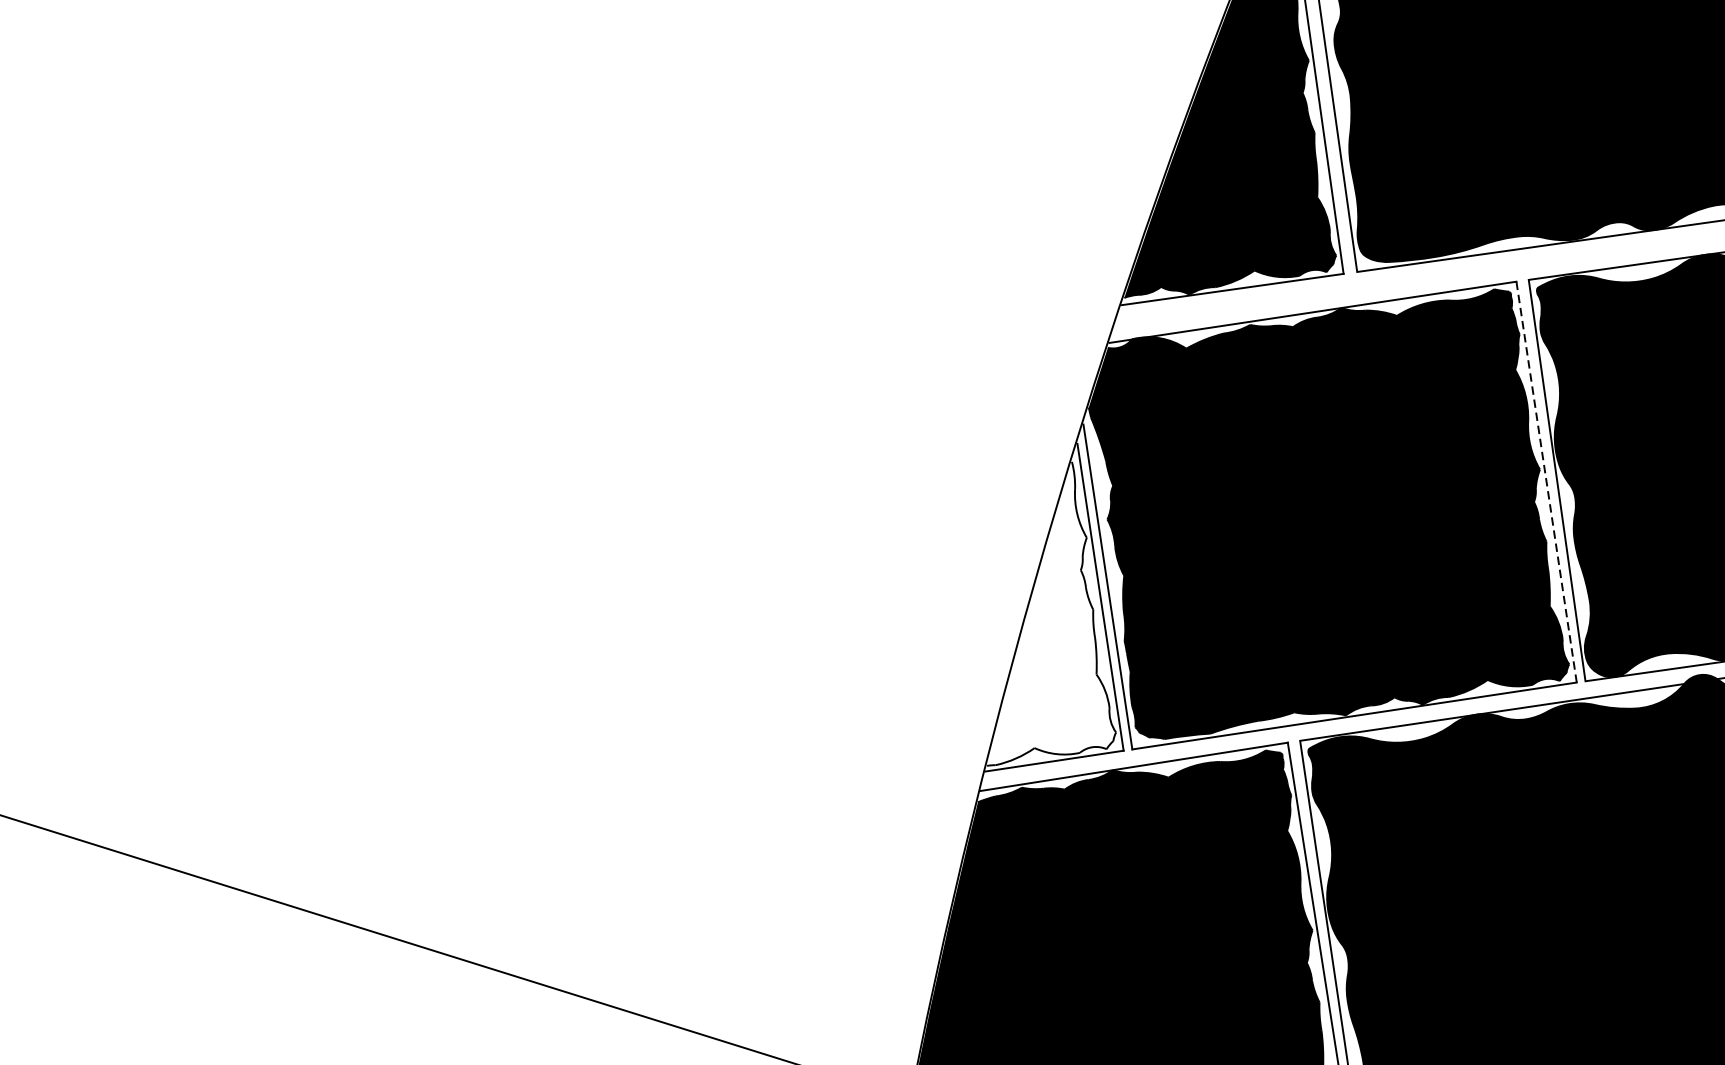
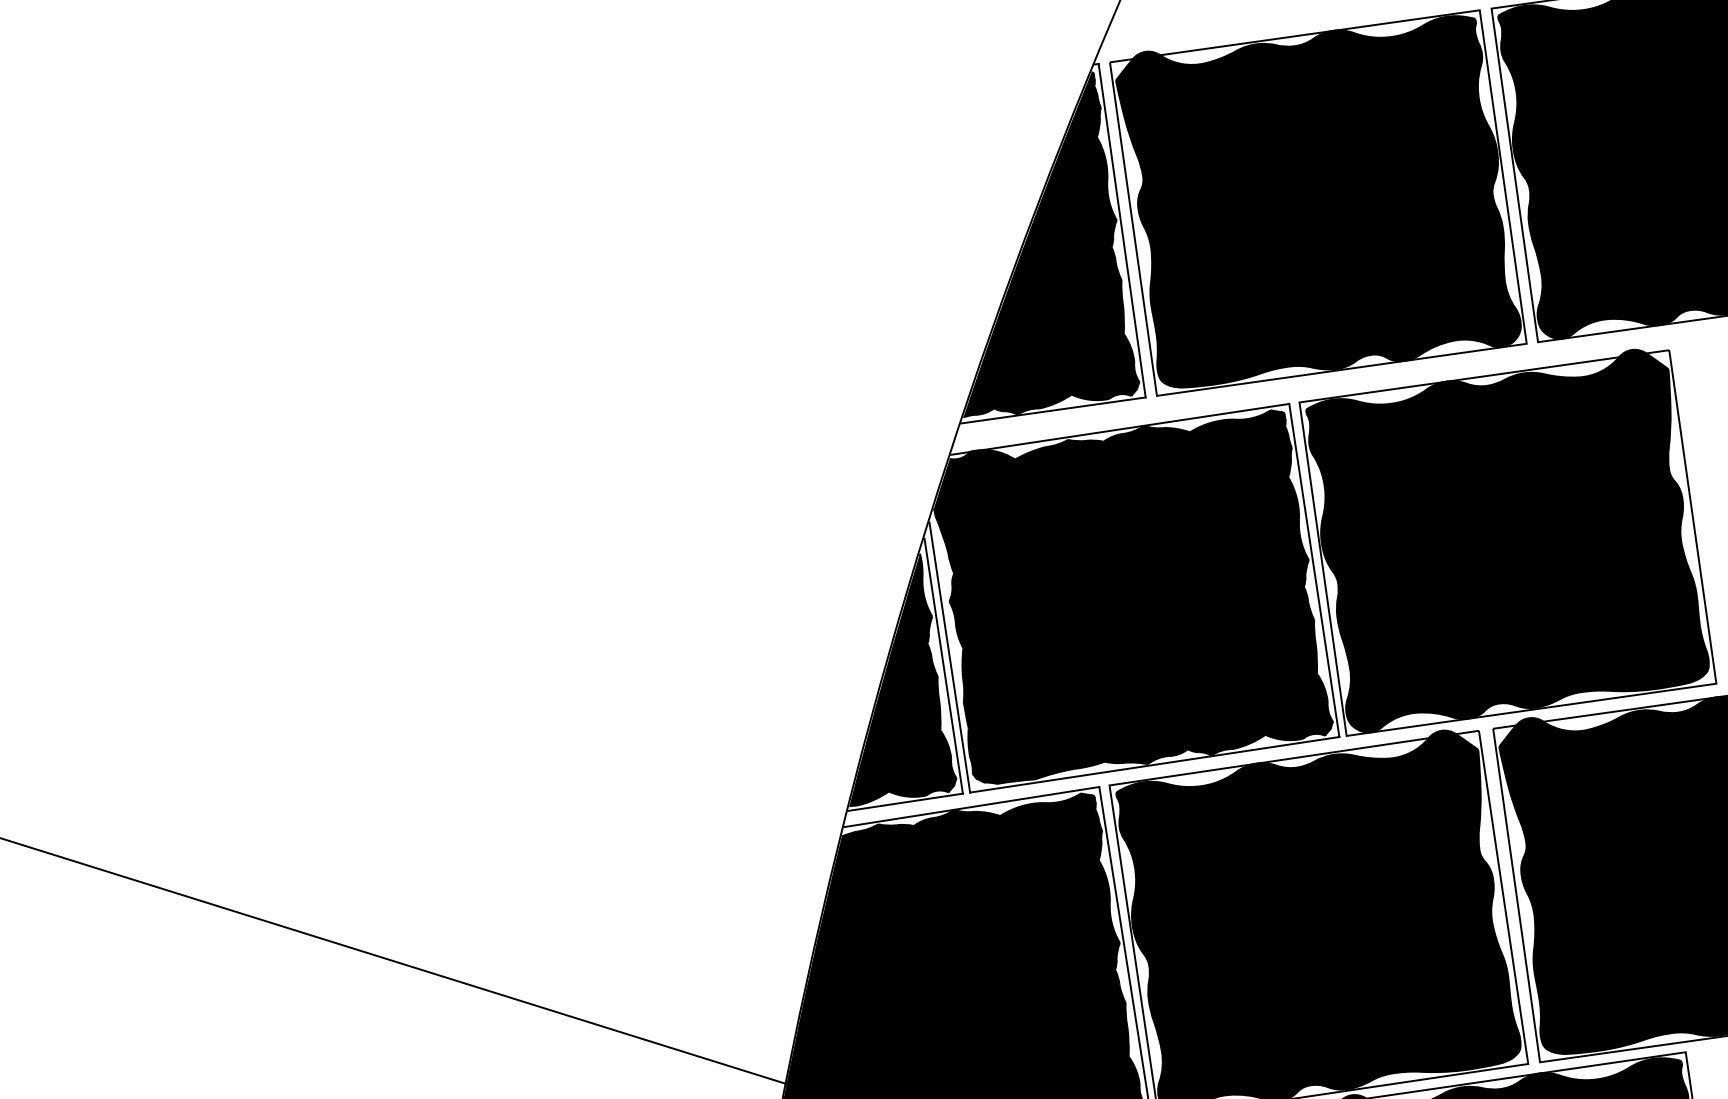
line: (1546, 482) -> (1314, 570), dashed -> solid
fill: (1050, 613) -> (902, 679), added

